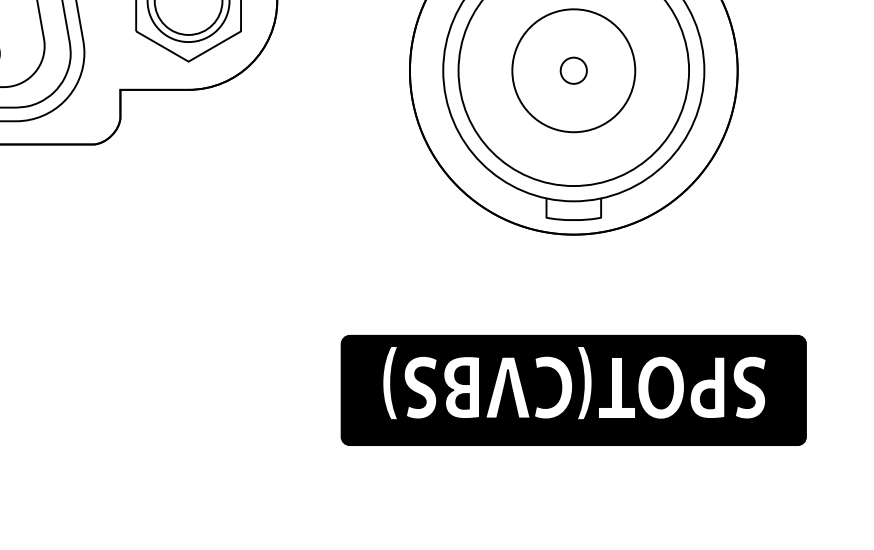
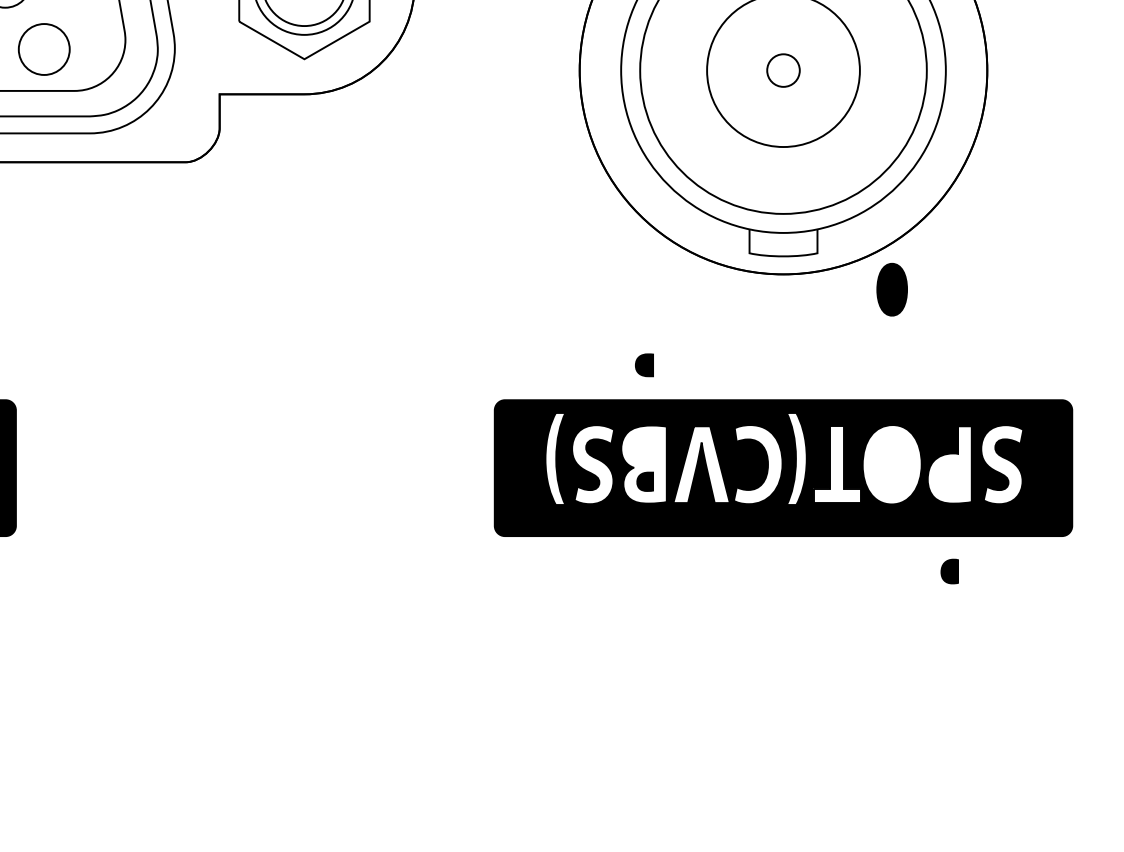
part: (462, 375) -> (644, 365), moved
part: (660, 387) -> (891, 289), moved
part: (707, 398) -> (949, 571), moved

